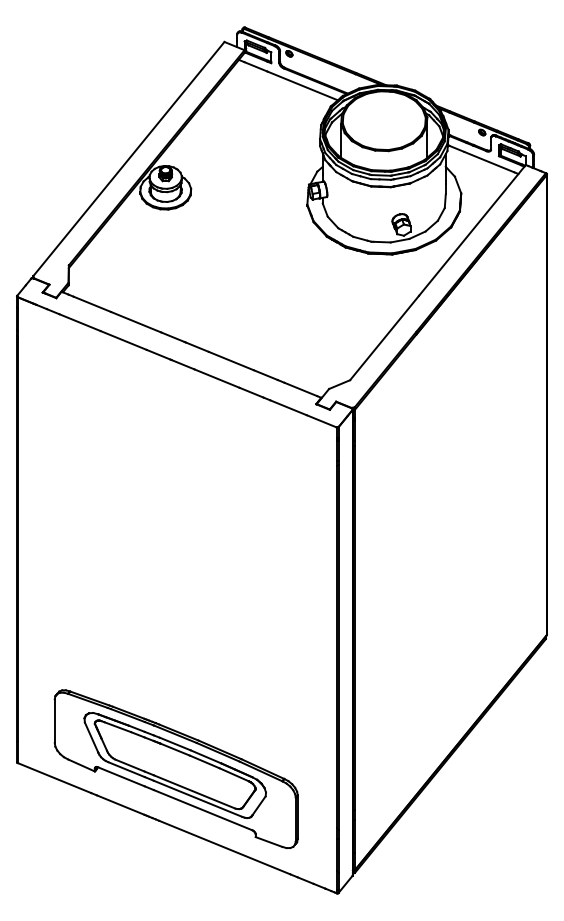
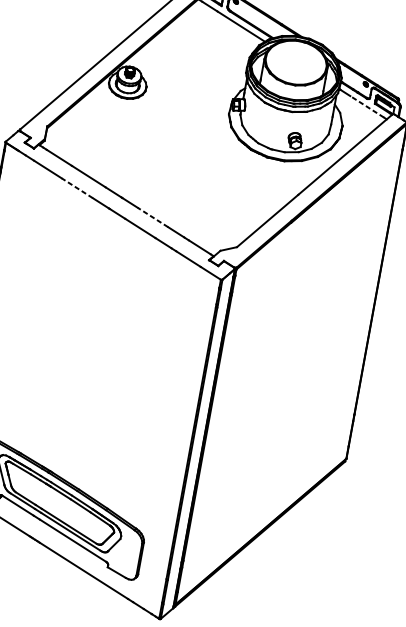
line: (489, 162) -> (367, 107), solid -> dashed
line: (123, 340) -> (77, 188), solid -> dashed
line: (230, 360) -> (152, 217), solid -> dashed

